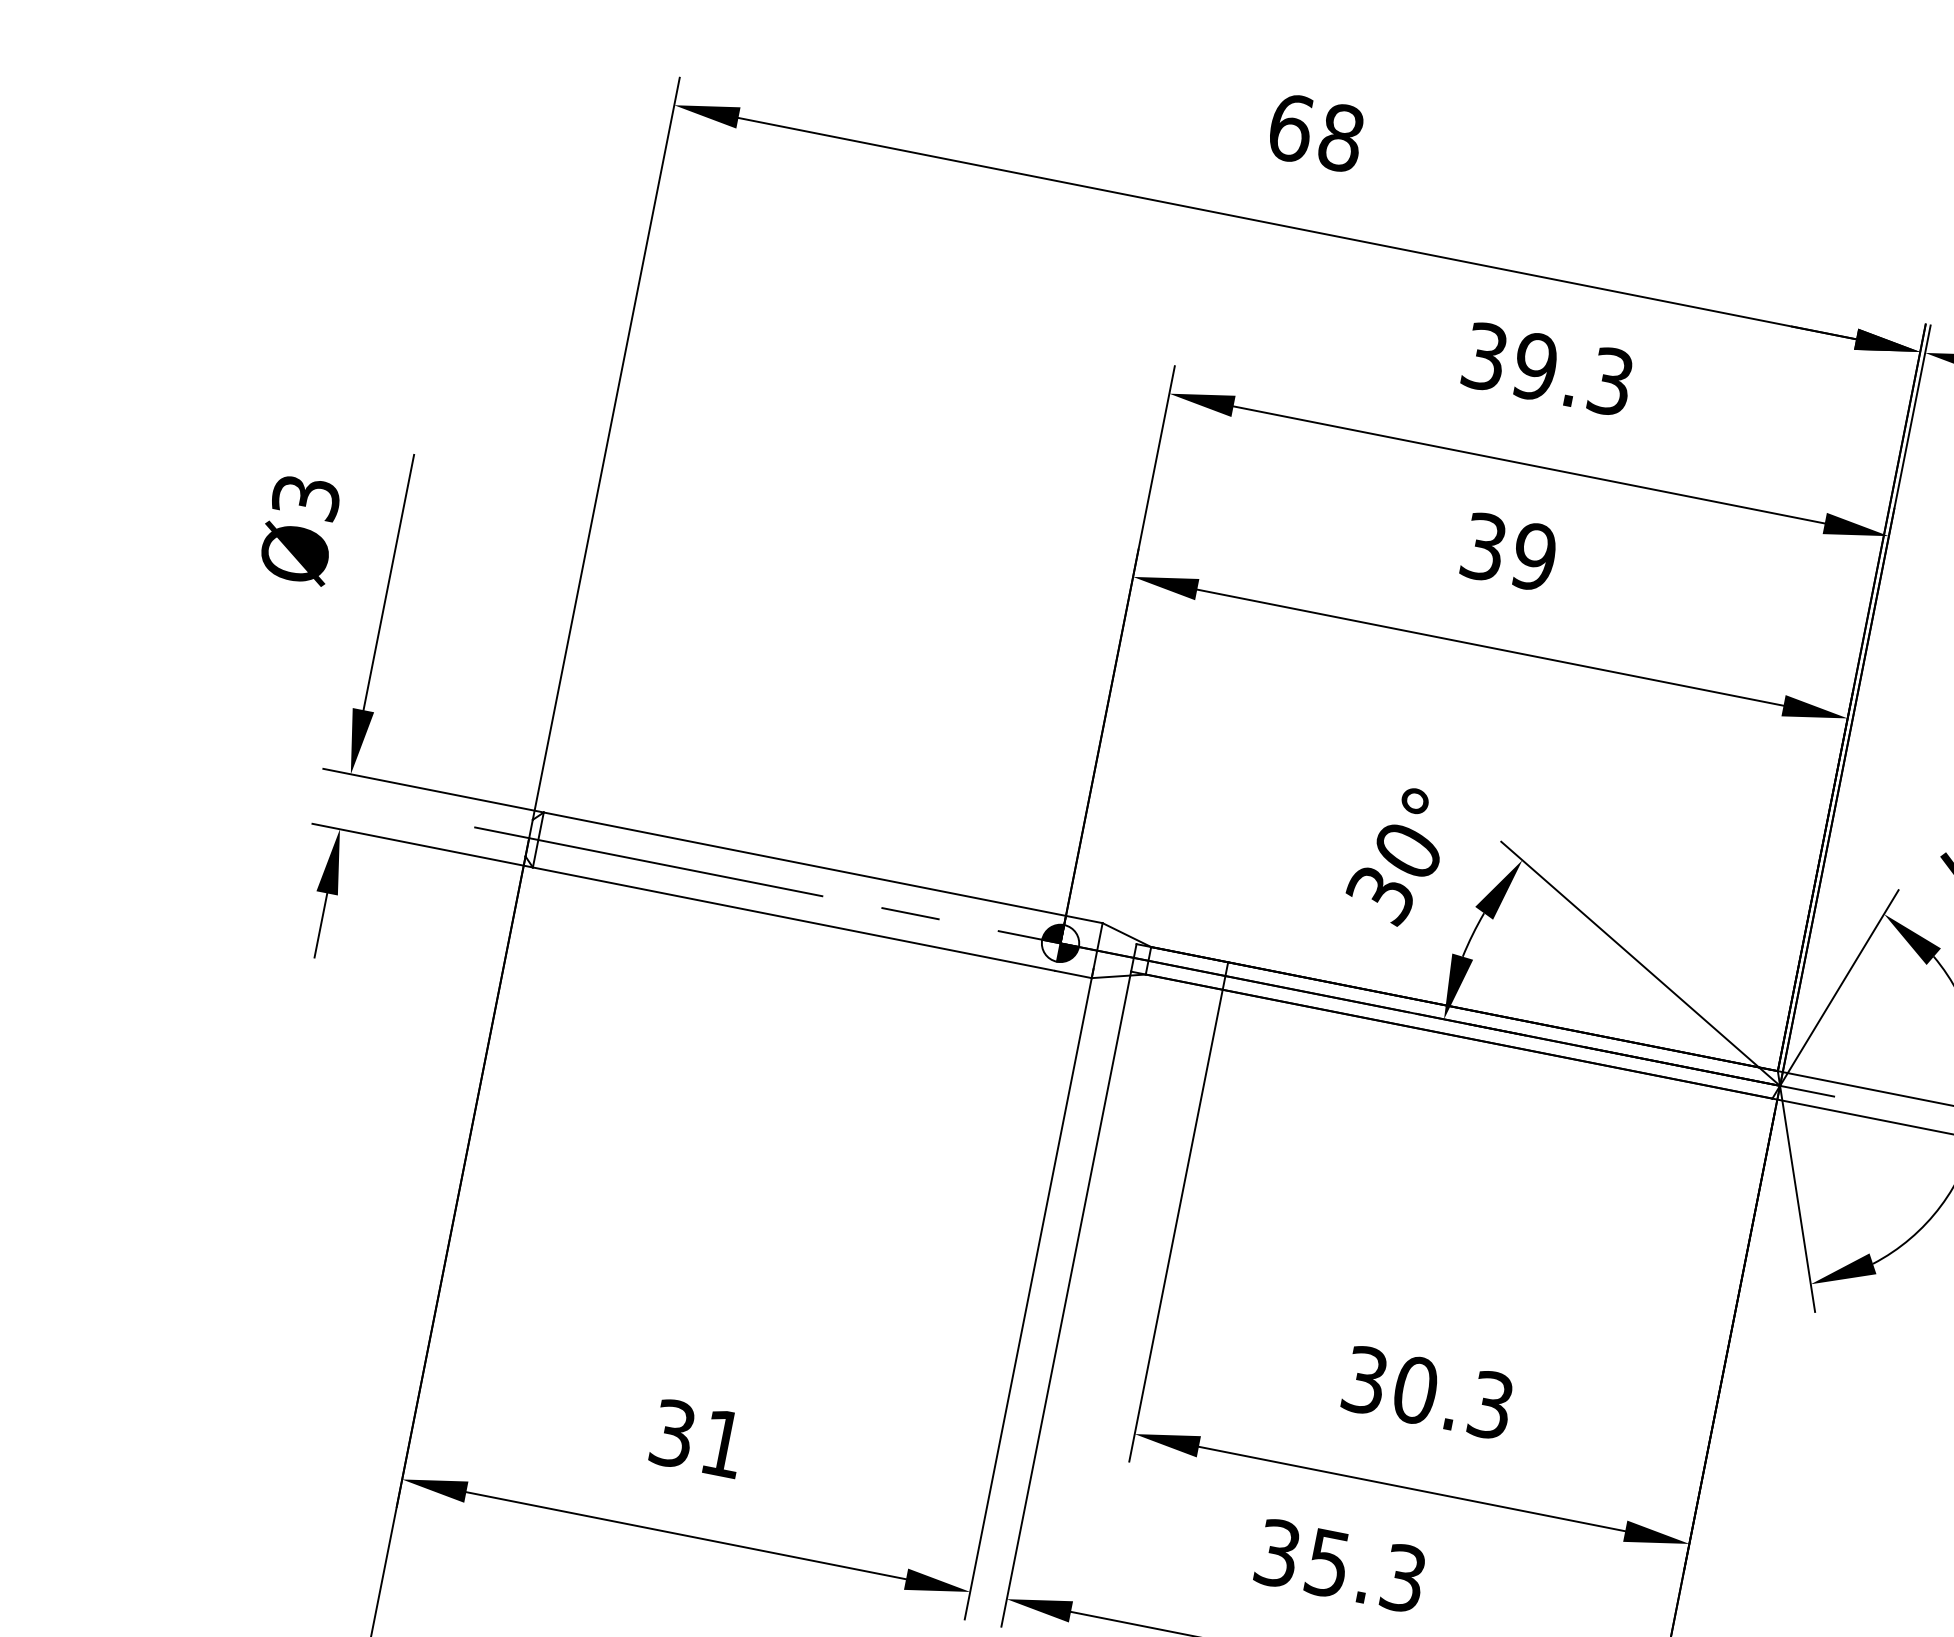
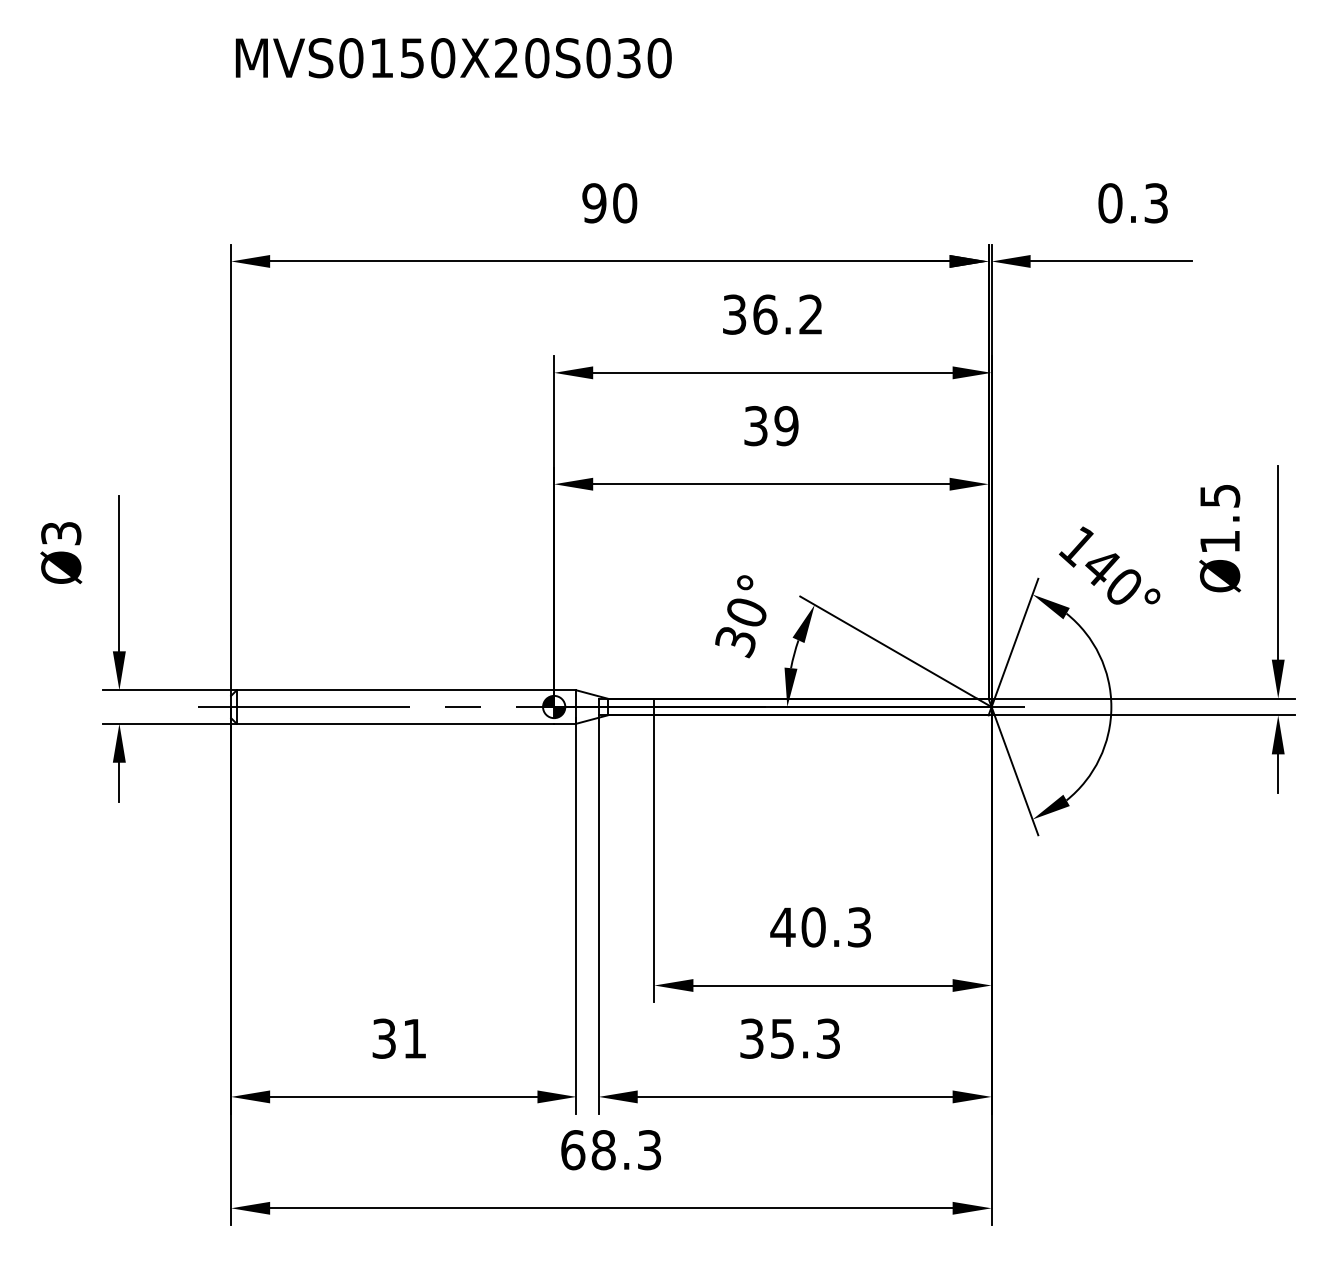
text: (1315, 133) -> (609, 203), 68 -> 90
text: (1572, 373) -> (787, 314), 39.3 -> 36.2
text: (1364, 1380) -> (782, 927), 30.3 -> 40.3

